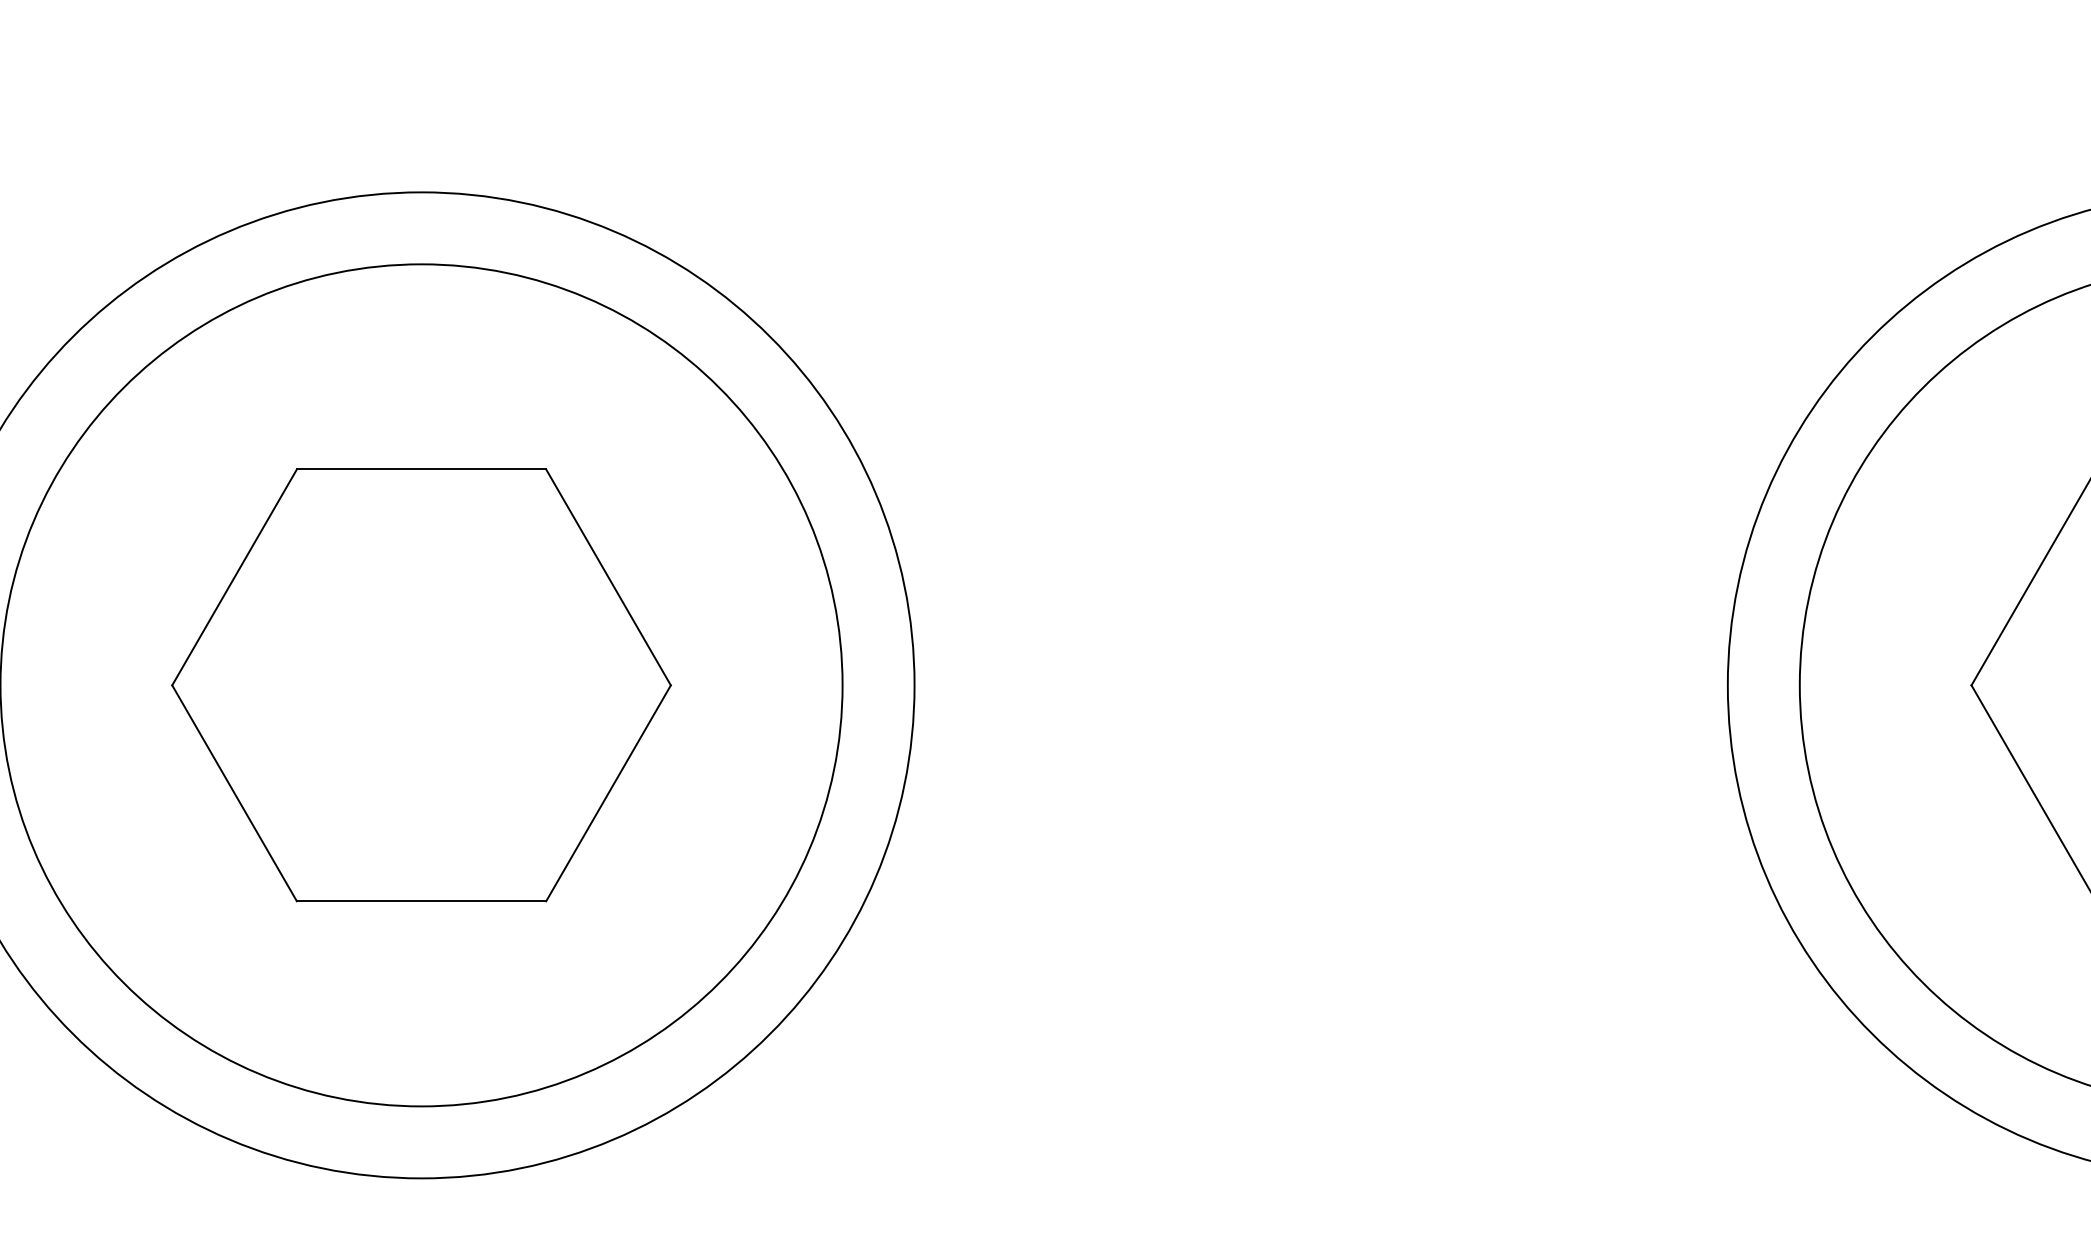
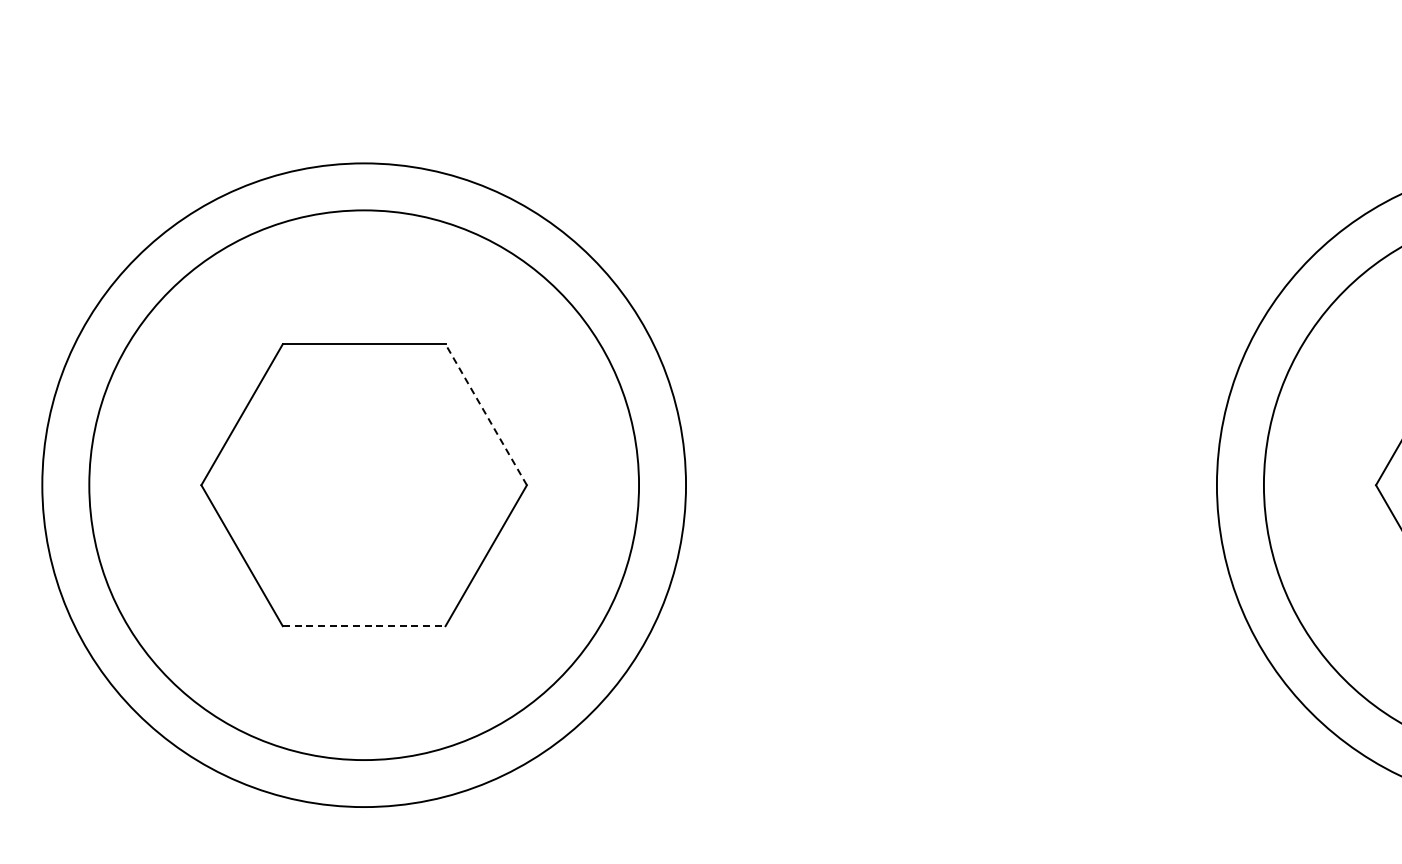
line: (607, 577) -> (485, 414), solid -> dashed
line: (422, 901) -> (364, 626), solid -> dashed

